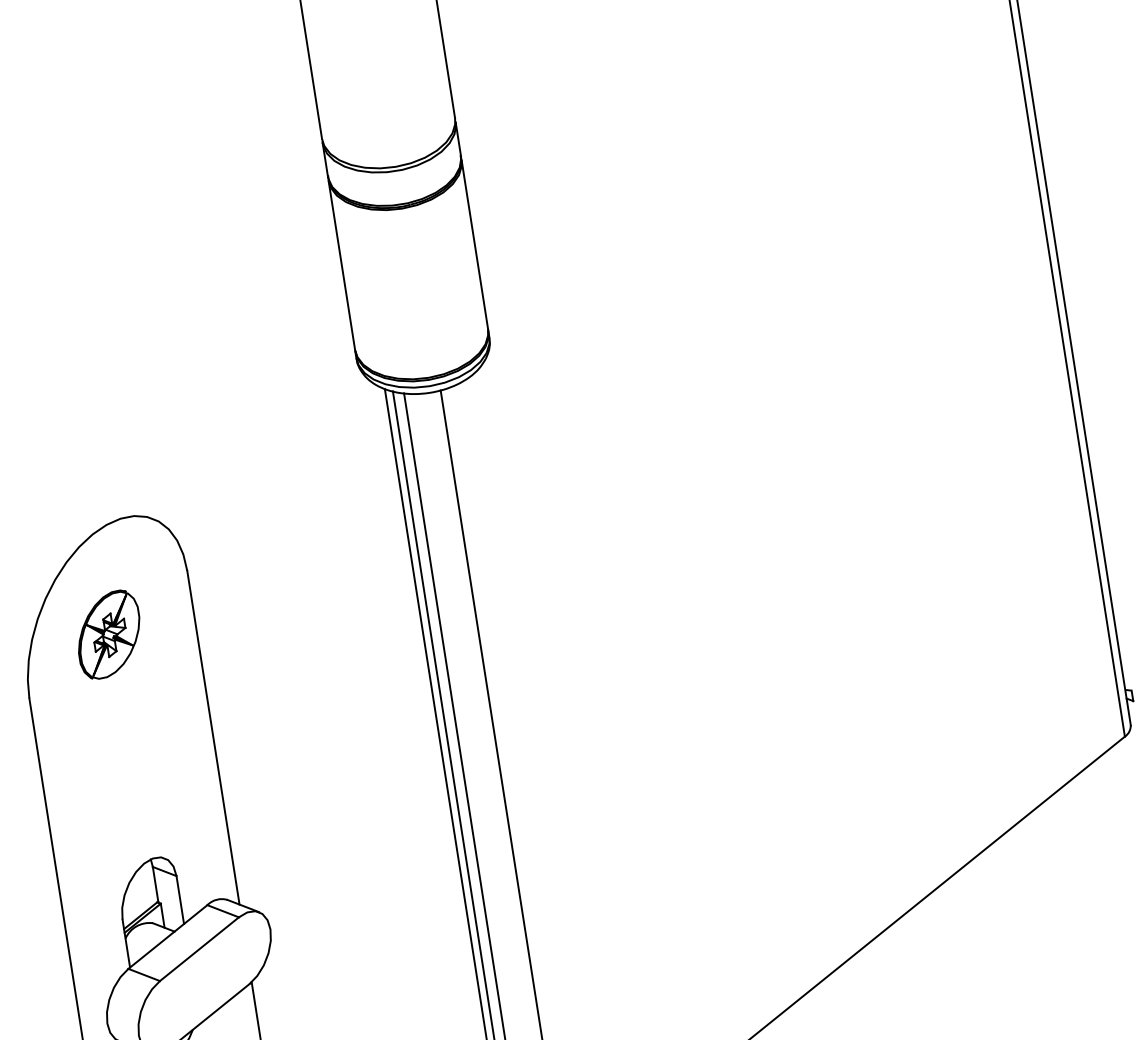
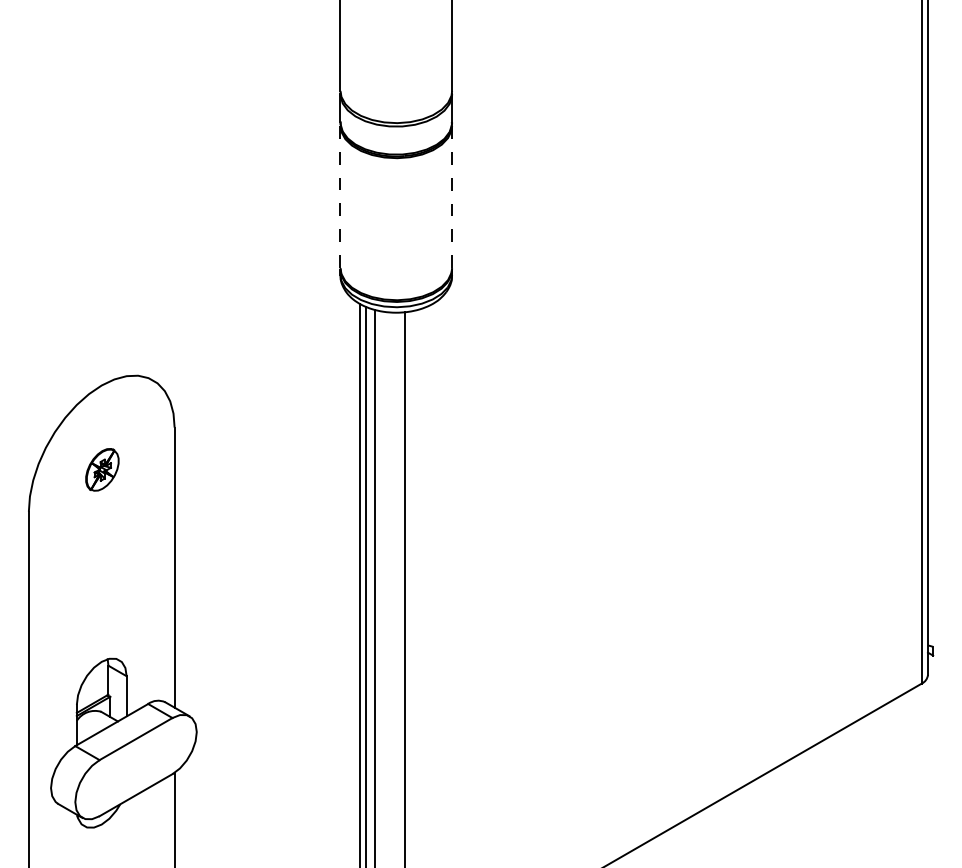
line: (475, 243) -> (452, 196), solid -> dashed
line: (341, 266) -> (340, 197), solid -> dashed
part: (109, 634) -> (102, 469), size x0.6

